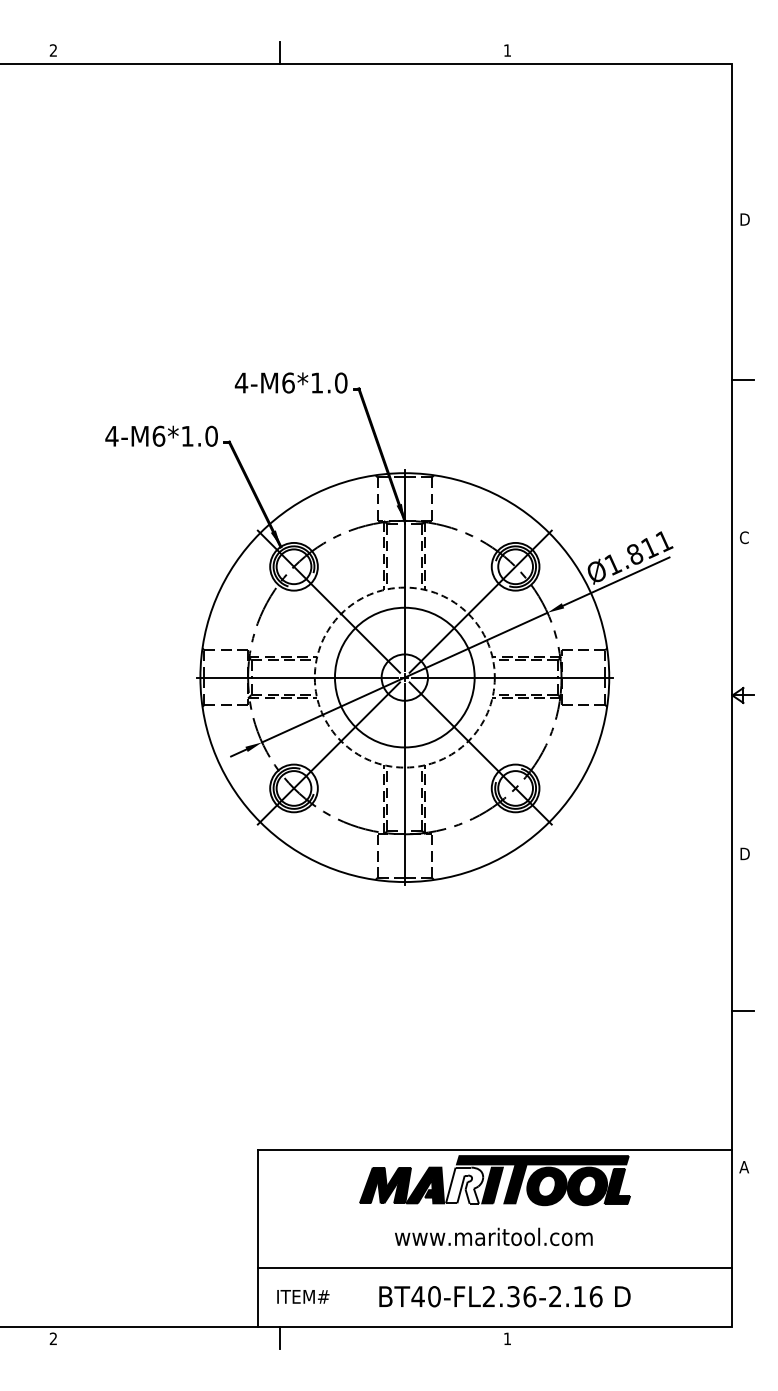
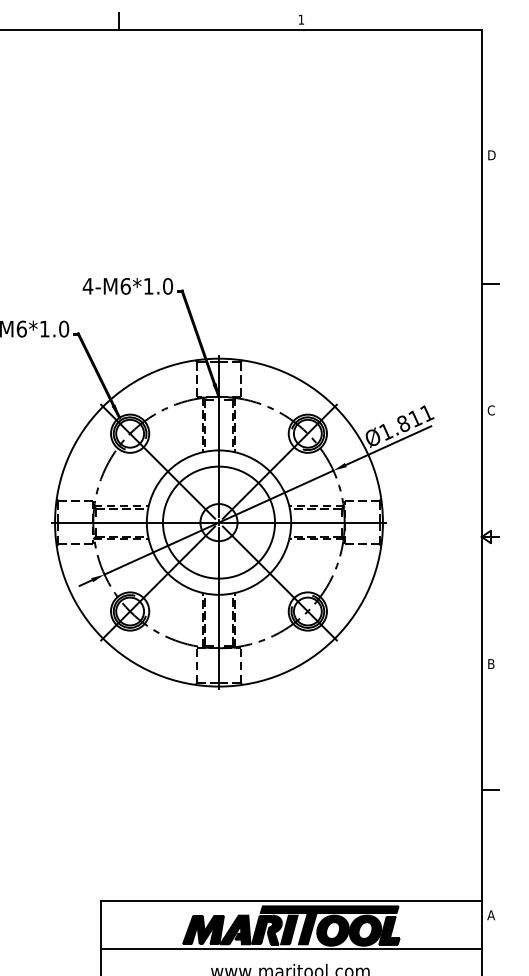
circle: (404, 677) -> (218, 522), dashed -> solid
text: (745, 853) -> (492, 663), D -> B
fill: (464, 1185) -> (266, 929), added
line: (494, 1208) -> (290, 948), added

